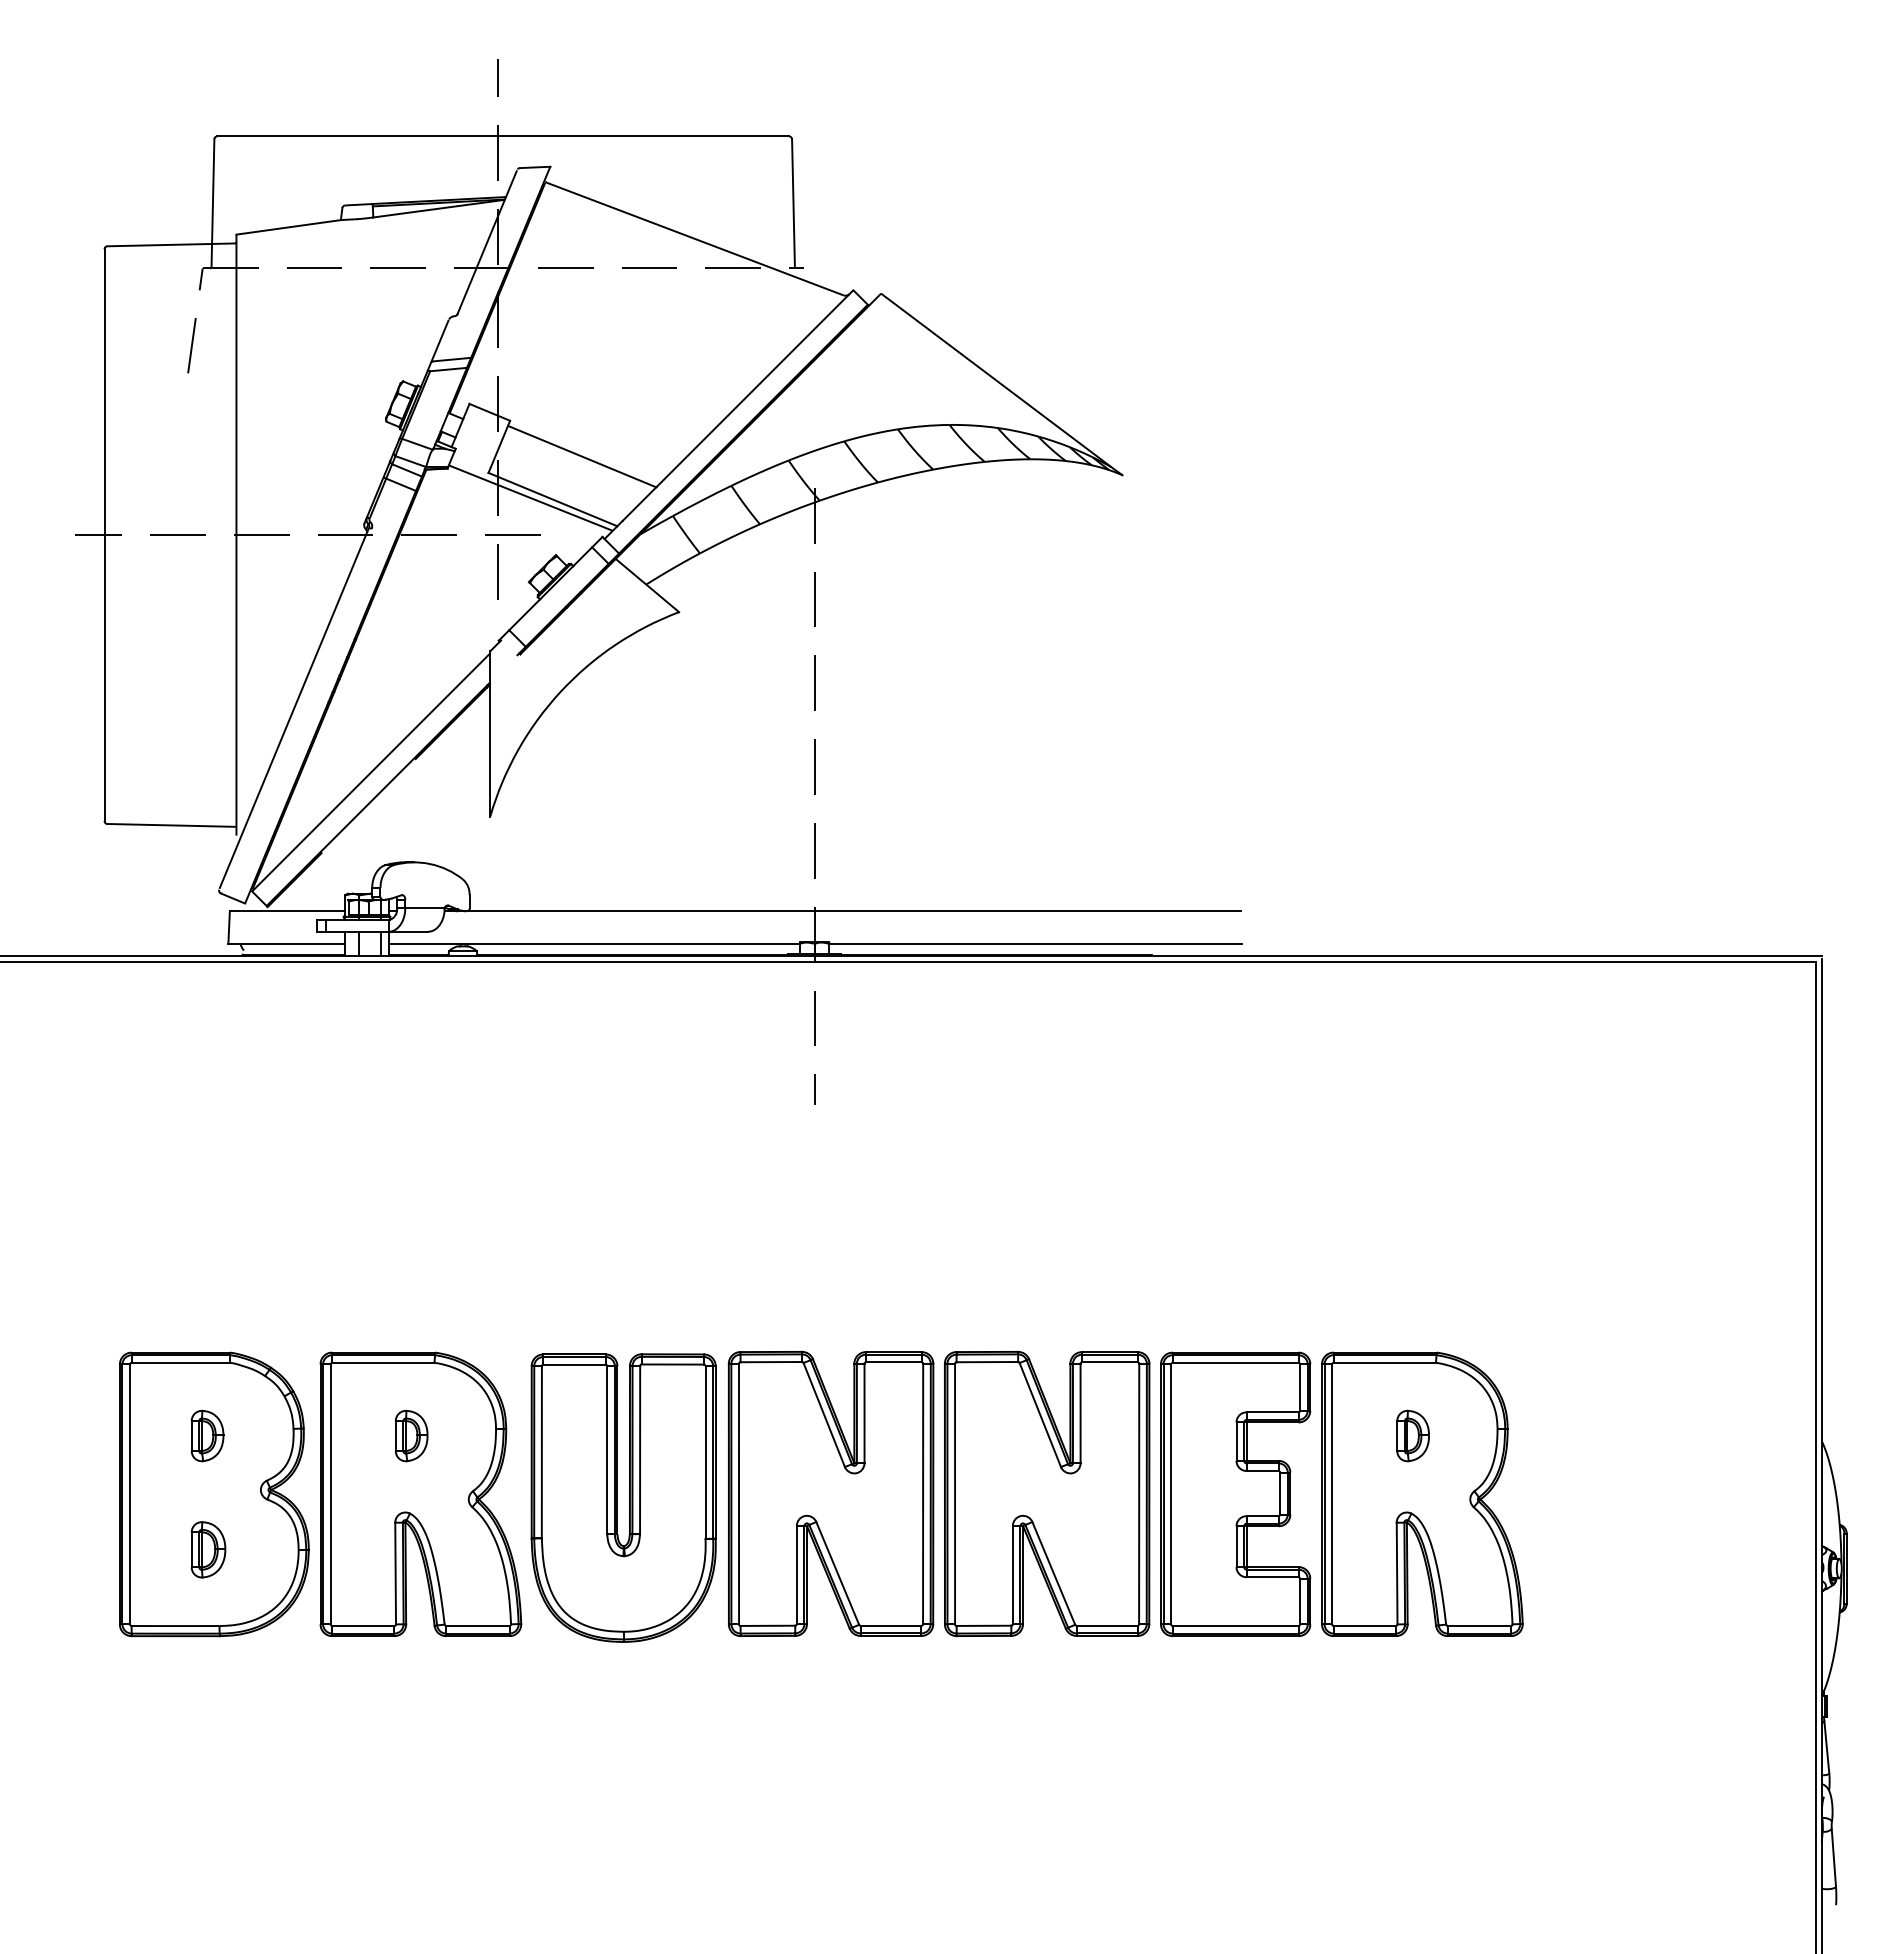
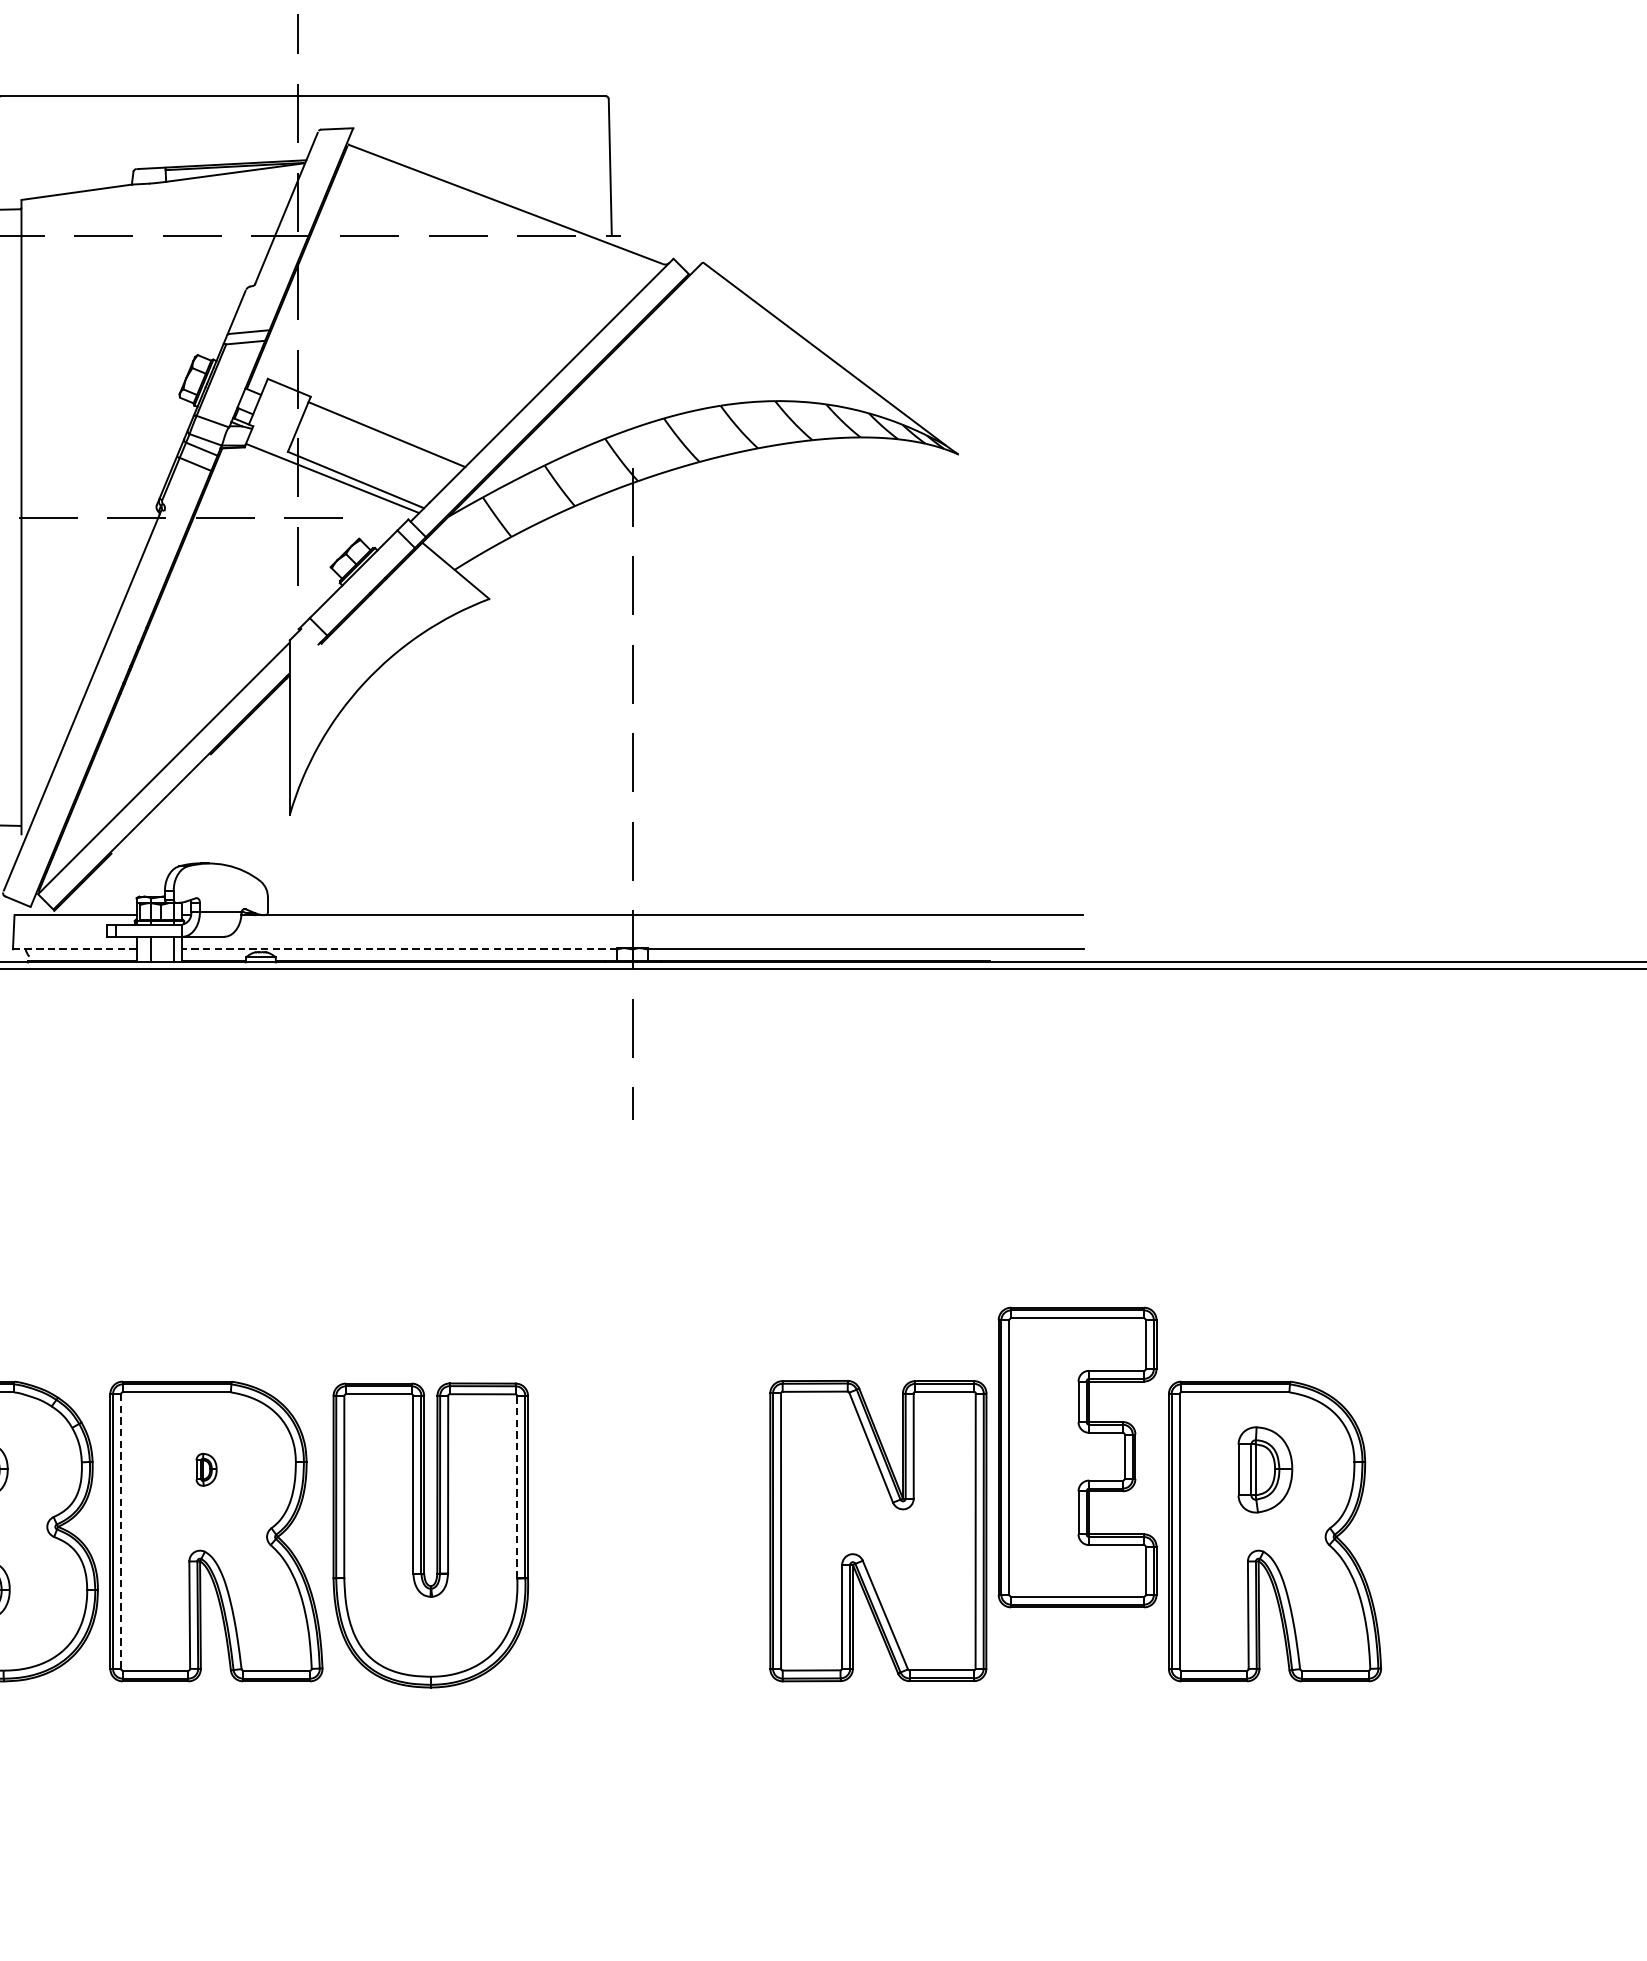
line: (286, 943) -> (74, 949), solid -> dashed
line: (594, 943) -> (399, 949), solid -> dashed
part: (411, 1435) -> (206, 1469), size x0.6
part: (1412, 1435) -> (1264, 1469), size x1.6
line: (705, 1451) -> (517, 1486), solid -> dashed
part: (830, 1493) -> (649, 1530), removed
part: (1235, 1493) -> (1077, 1456), moved
line: (330, 1494) -> (120, 1531), solid -> dashed

